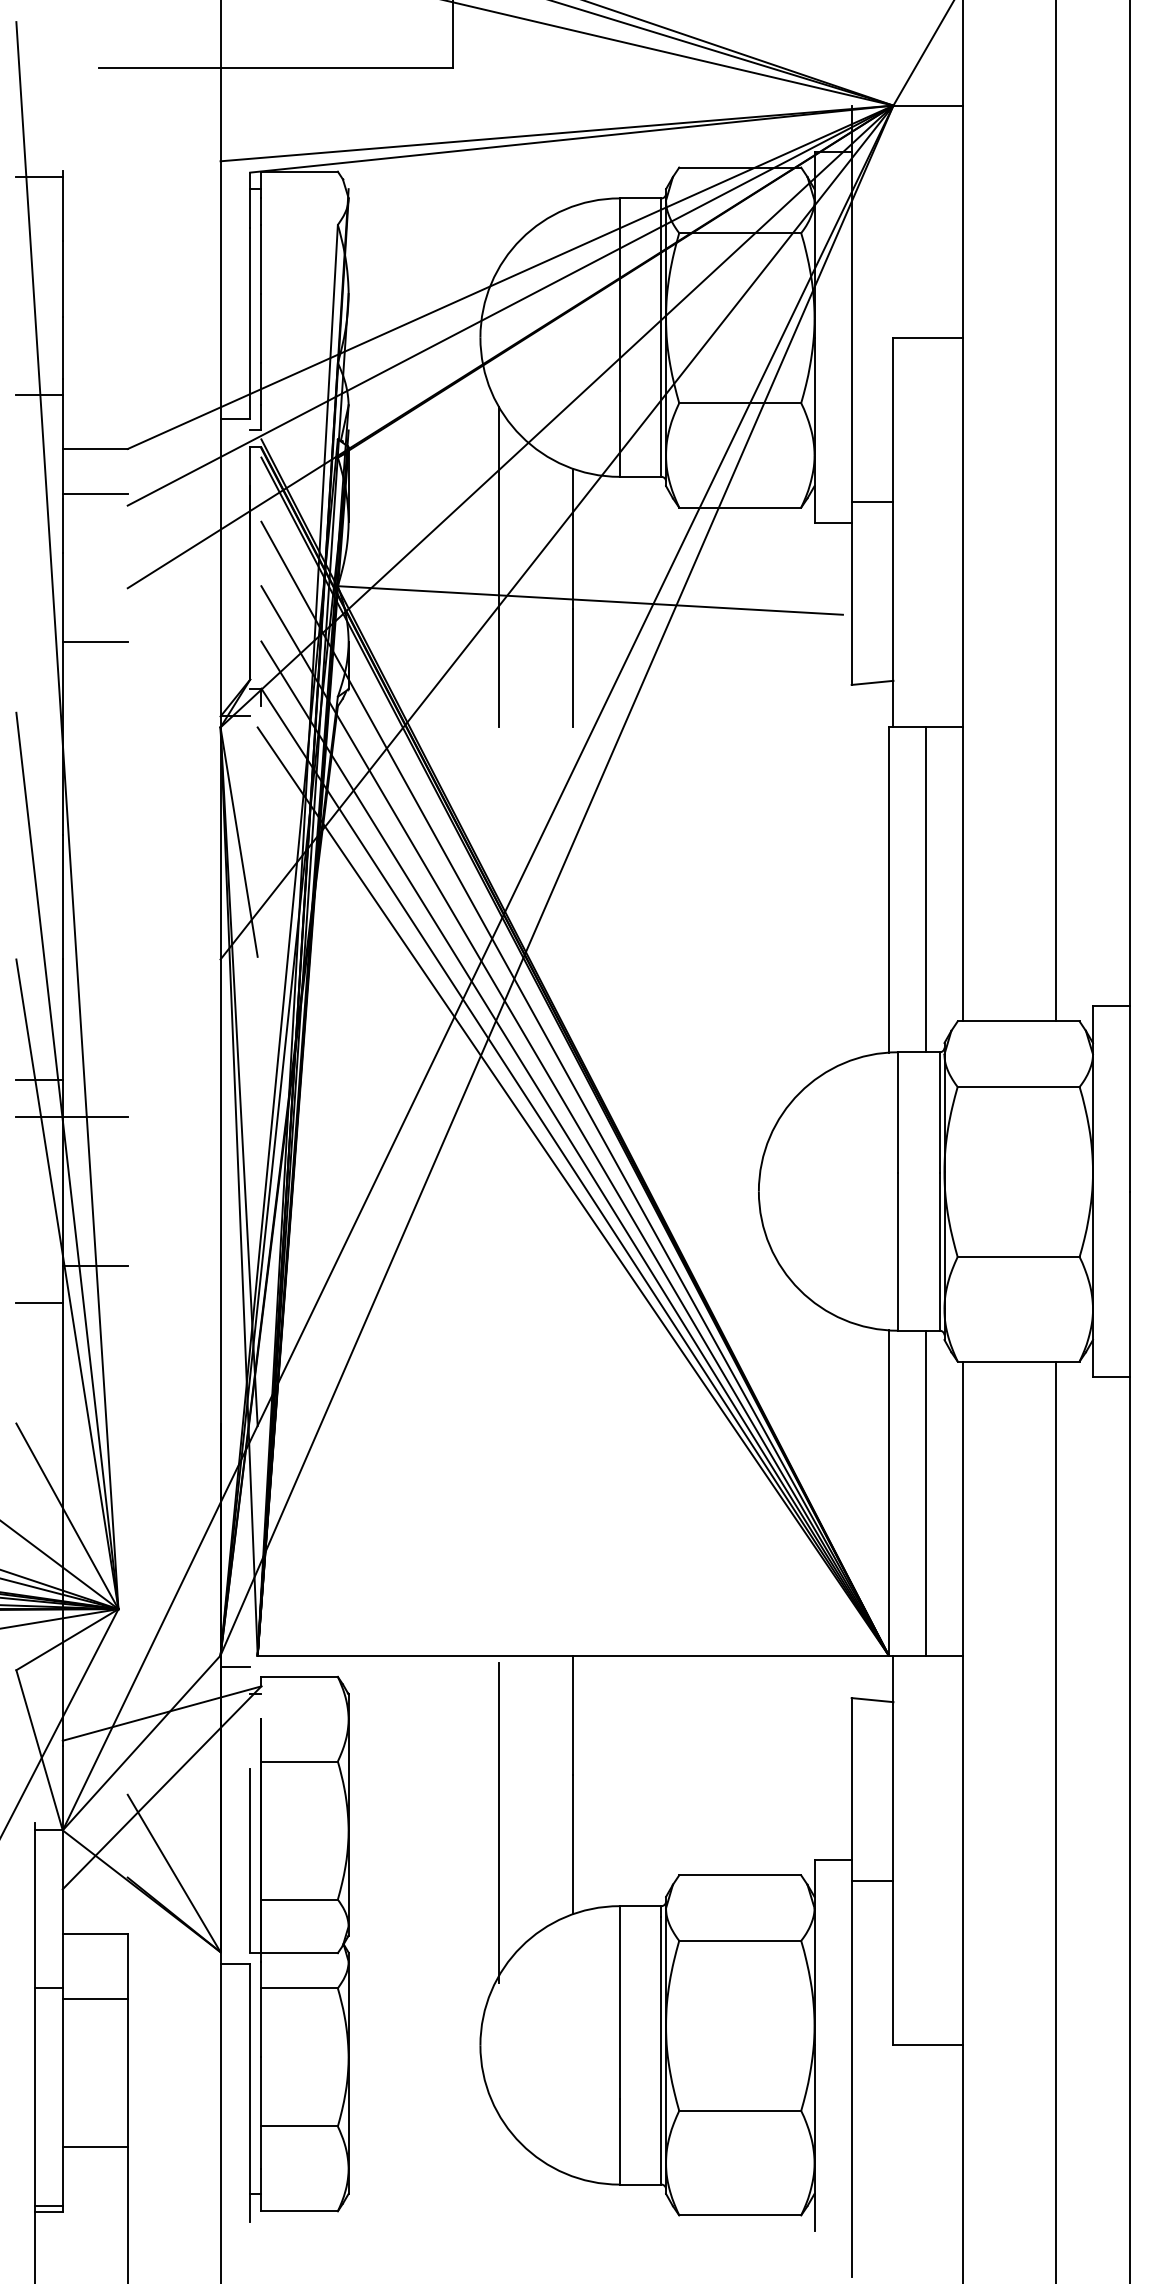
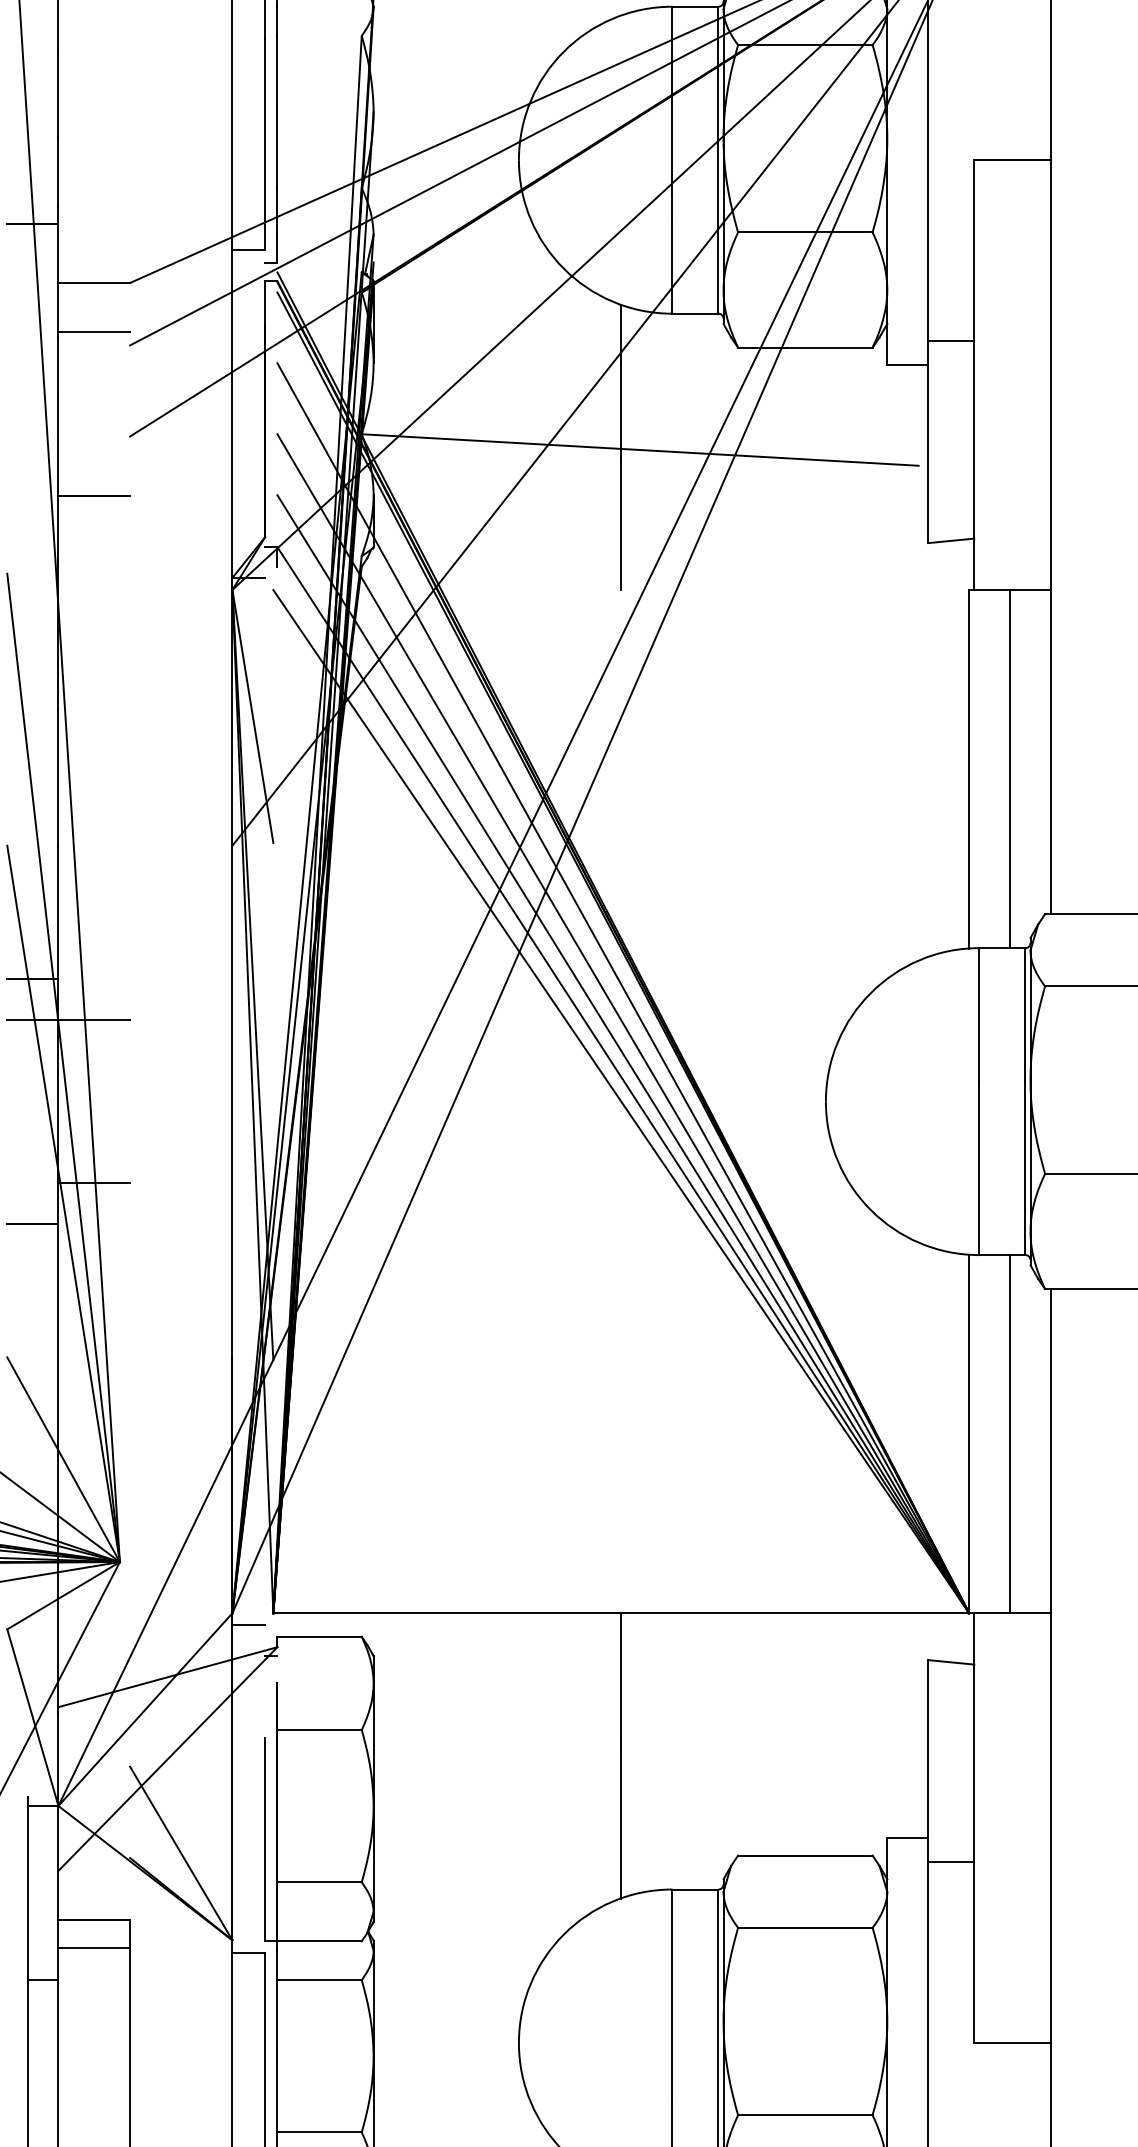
line: (499, 567) -> (539, 413), removed
line: (499, 1822) -> (539, 1797), removed
line: (94, 1998) -> (93, 1947), moved

